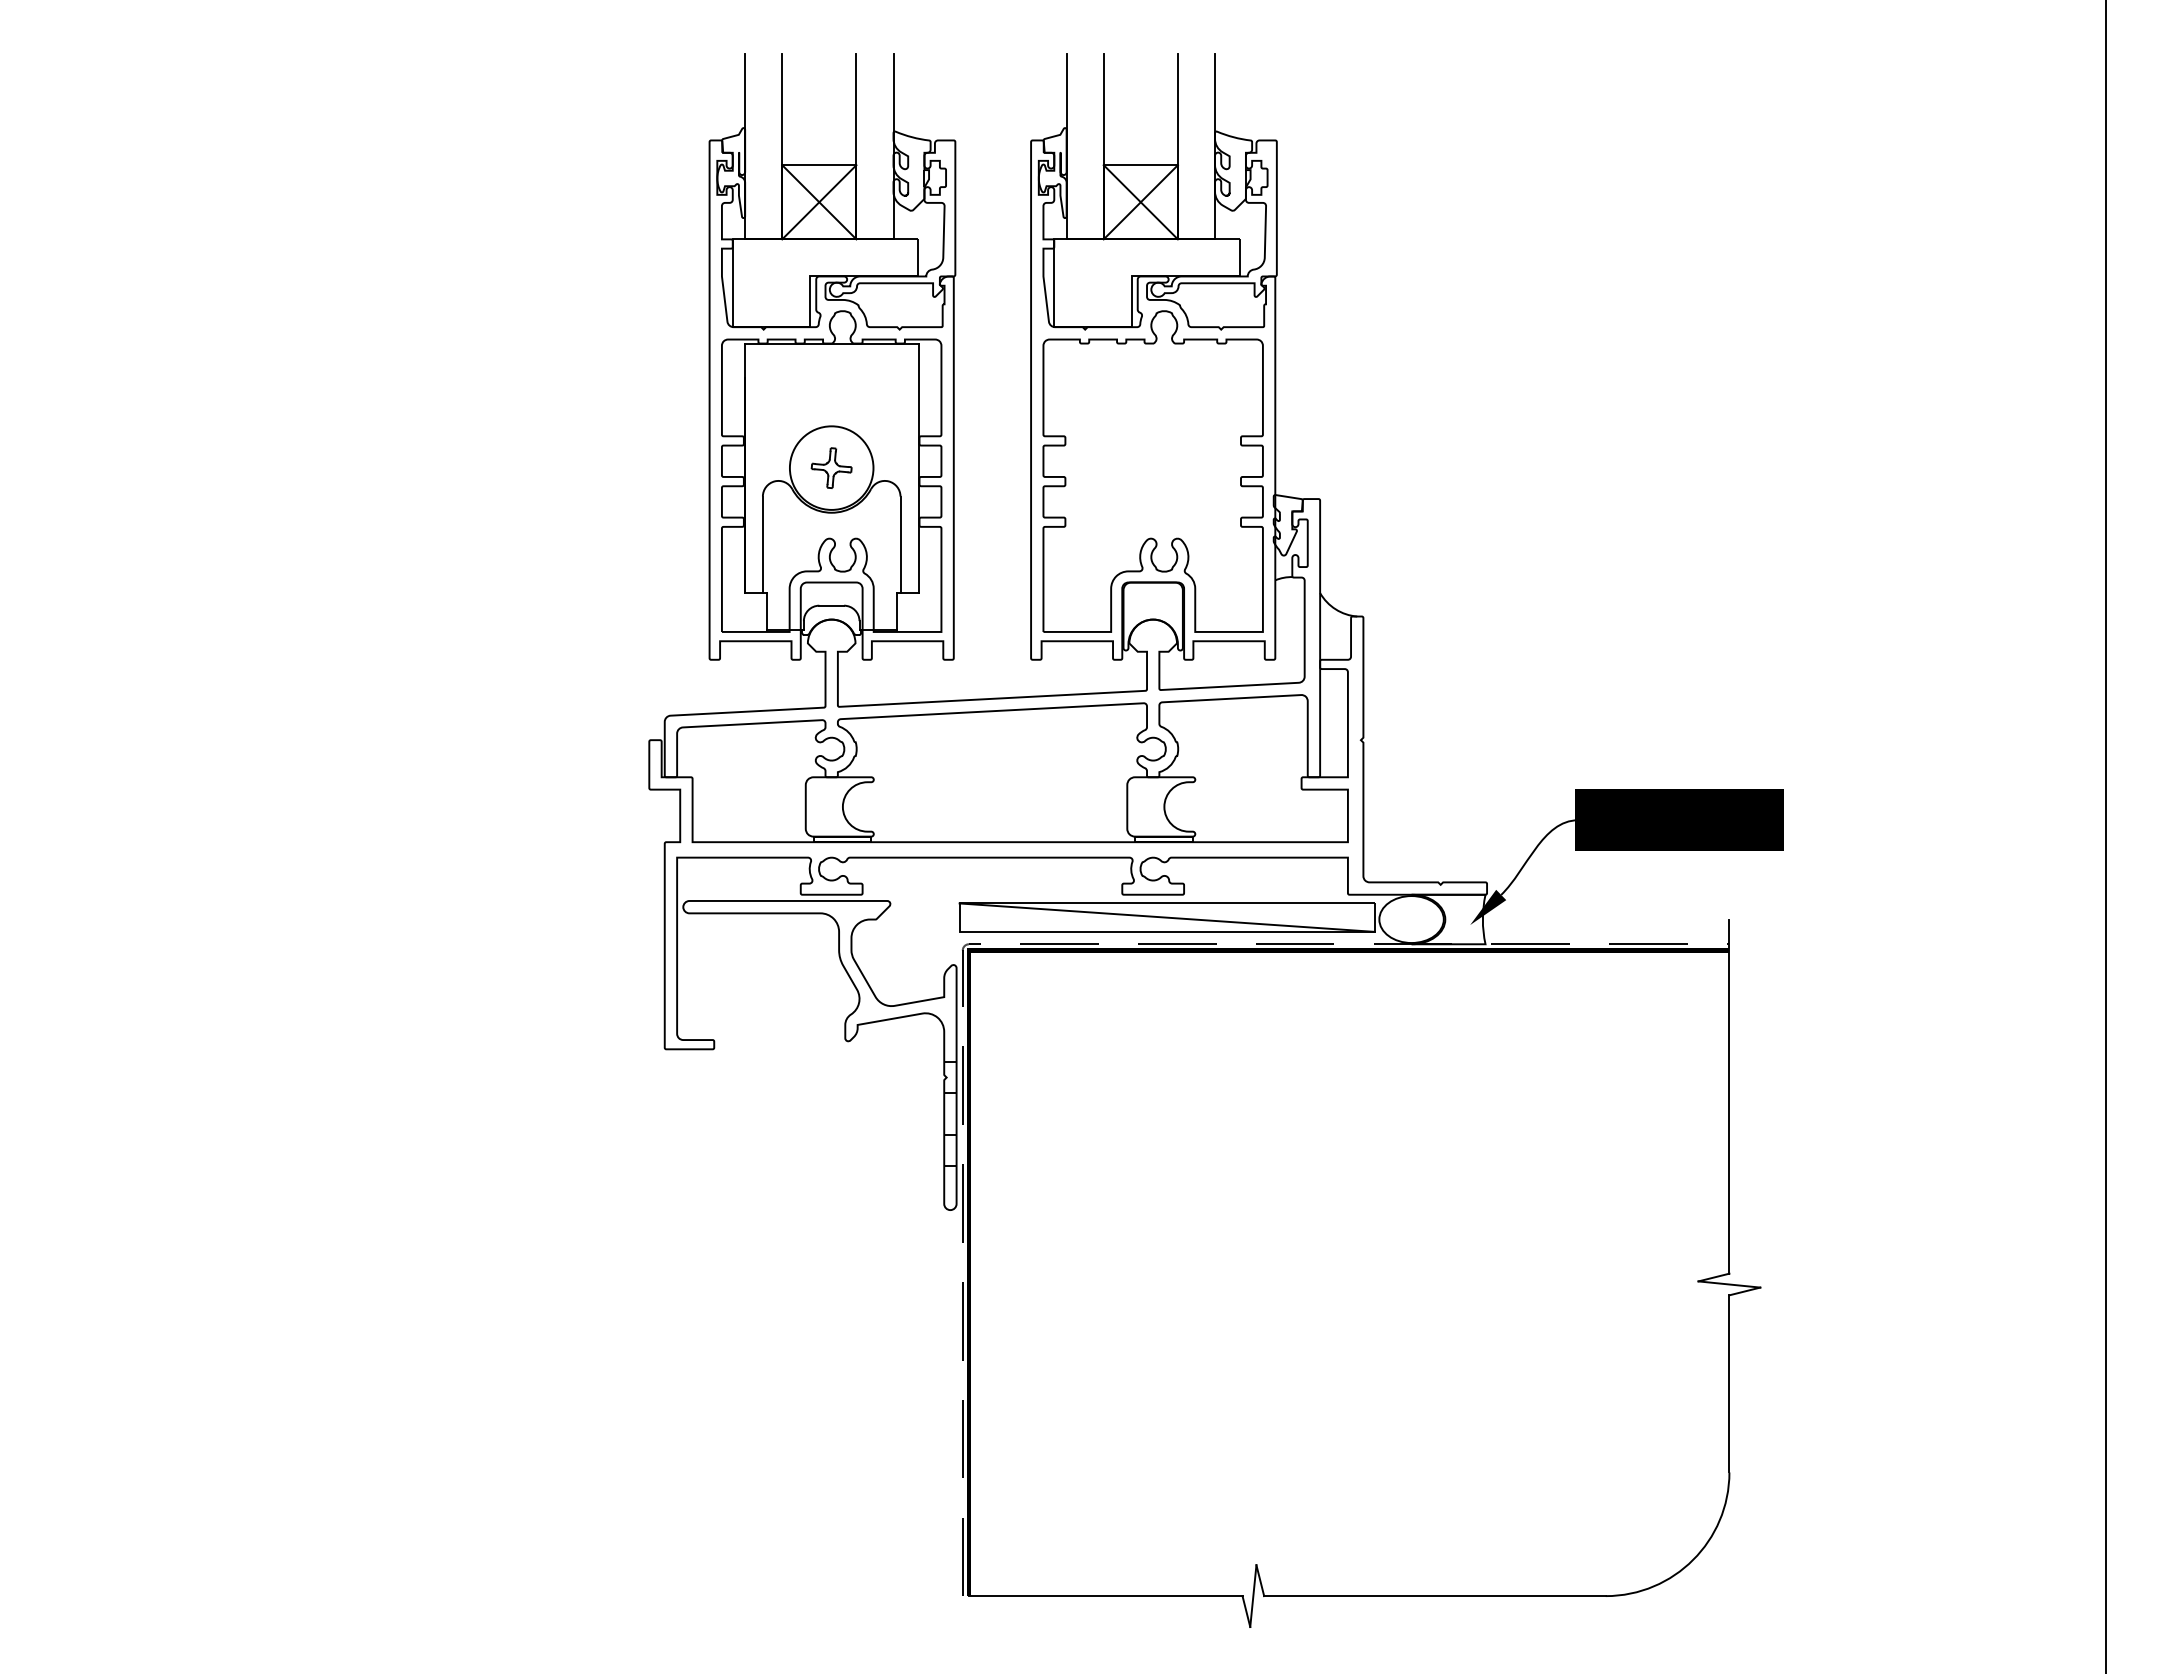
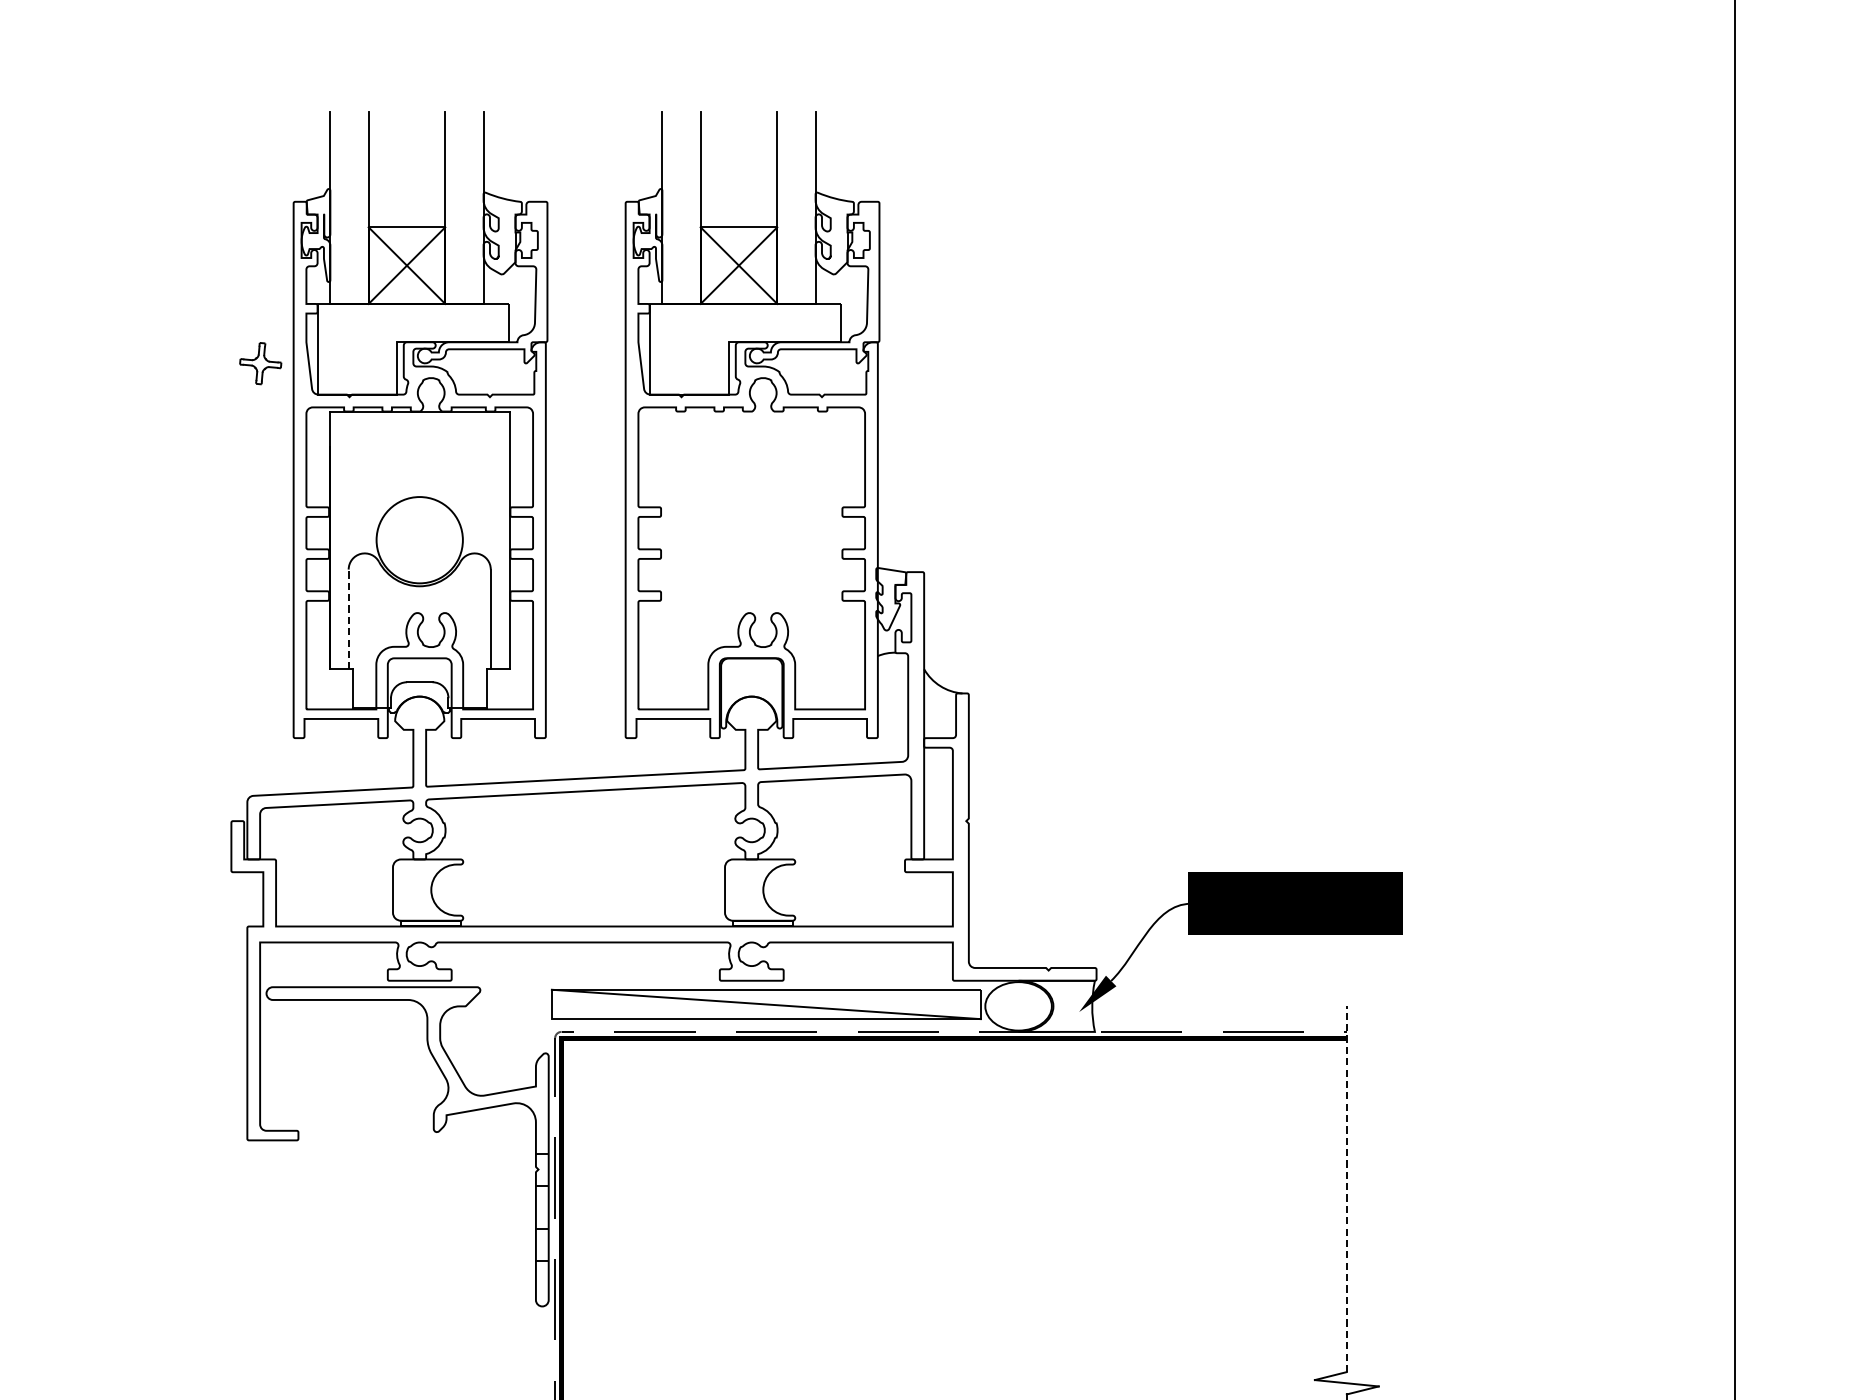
part: (831, 467) -> (260, 362), moved
line: (762, 544) -> (348, 619), solid -> dashed
line: (1729, 1096) -> (1346, 1189), solid -> dashed

